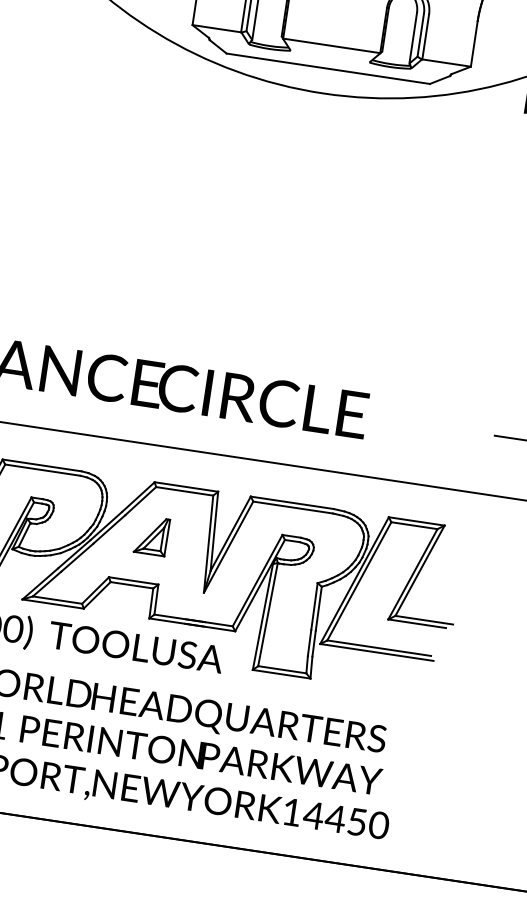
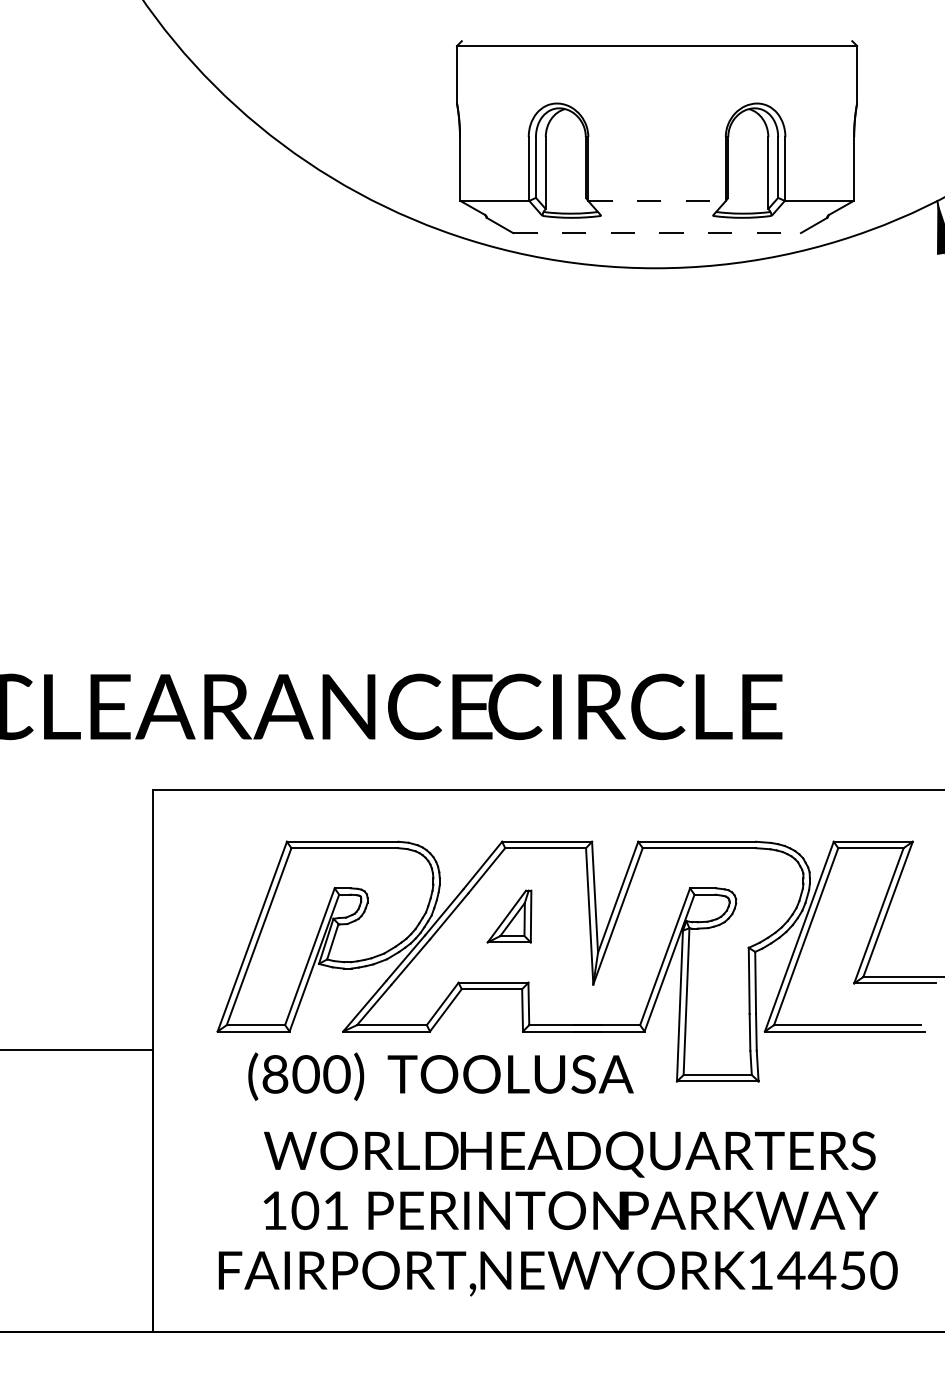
line: (332, 45) -> (657, 200), solid -> dashed
line: (328, 69) -> (657, 233), solid -> dashed

